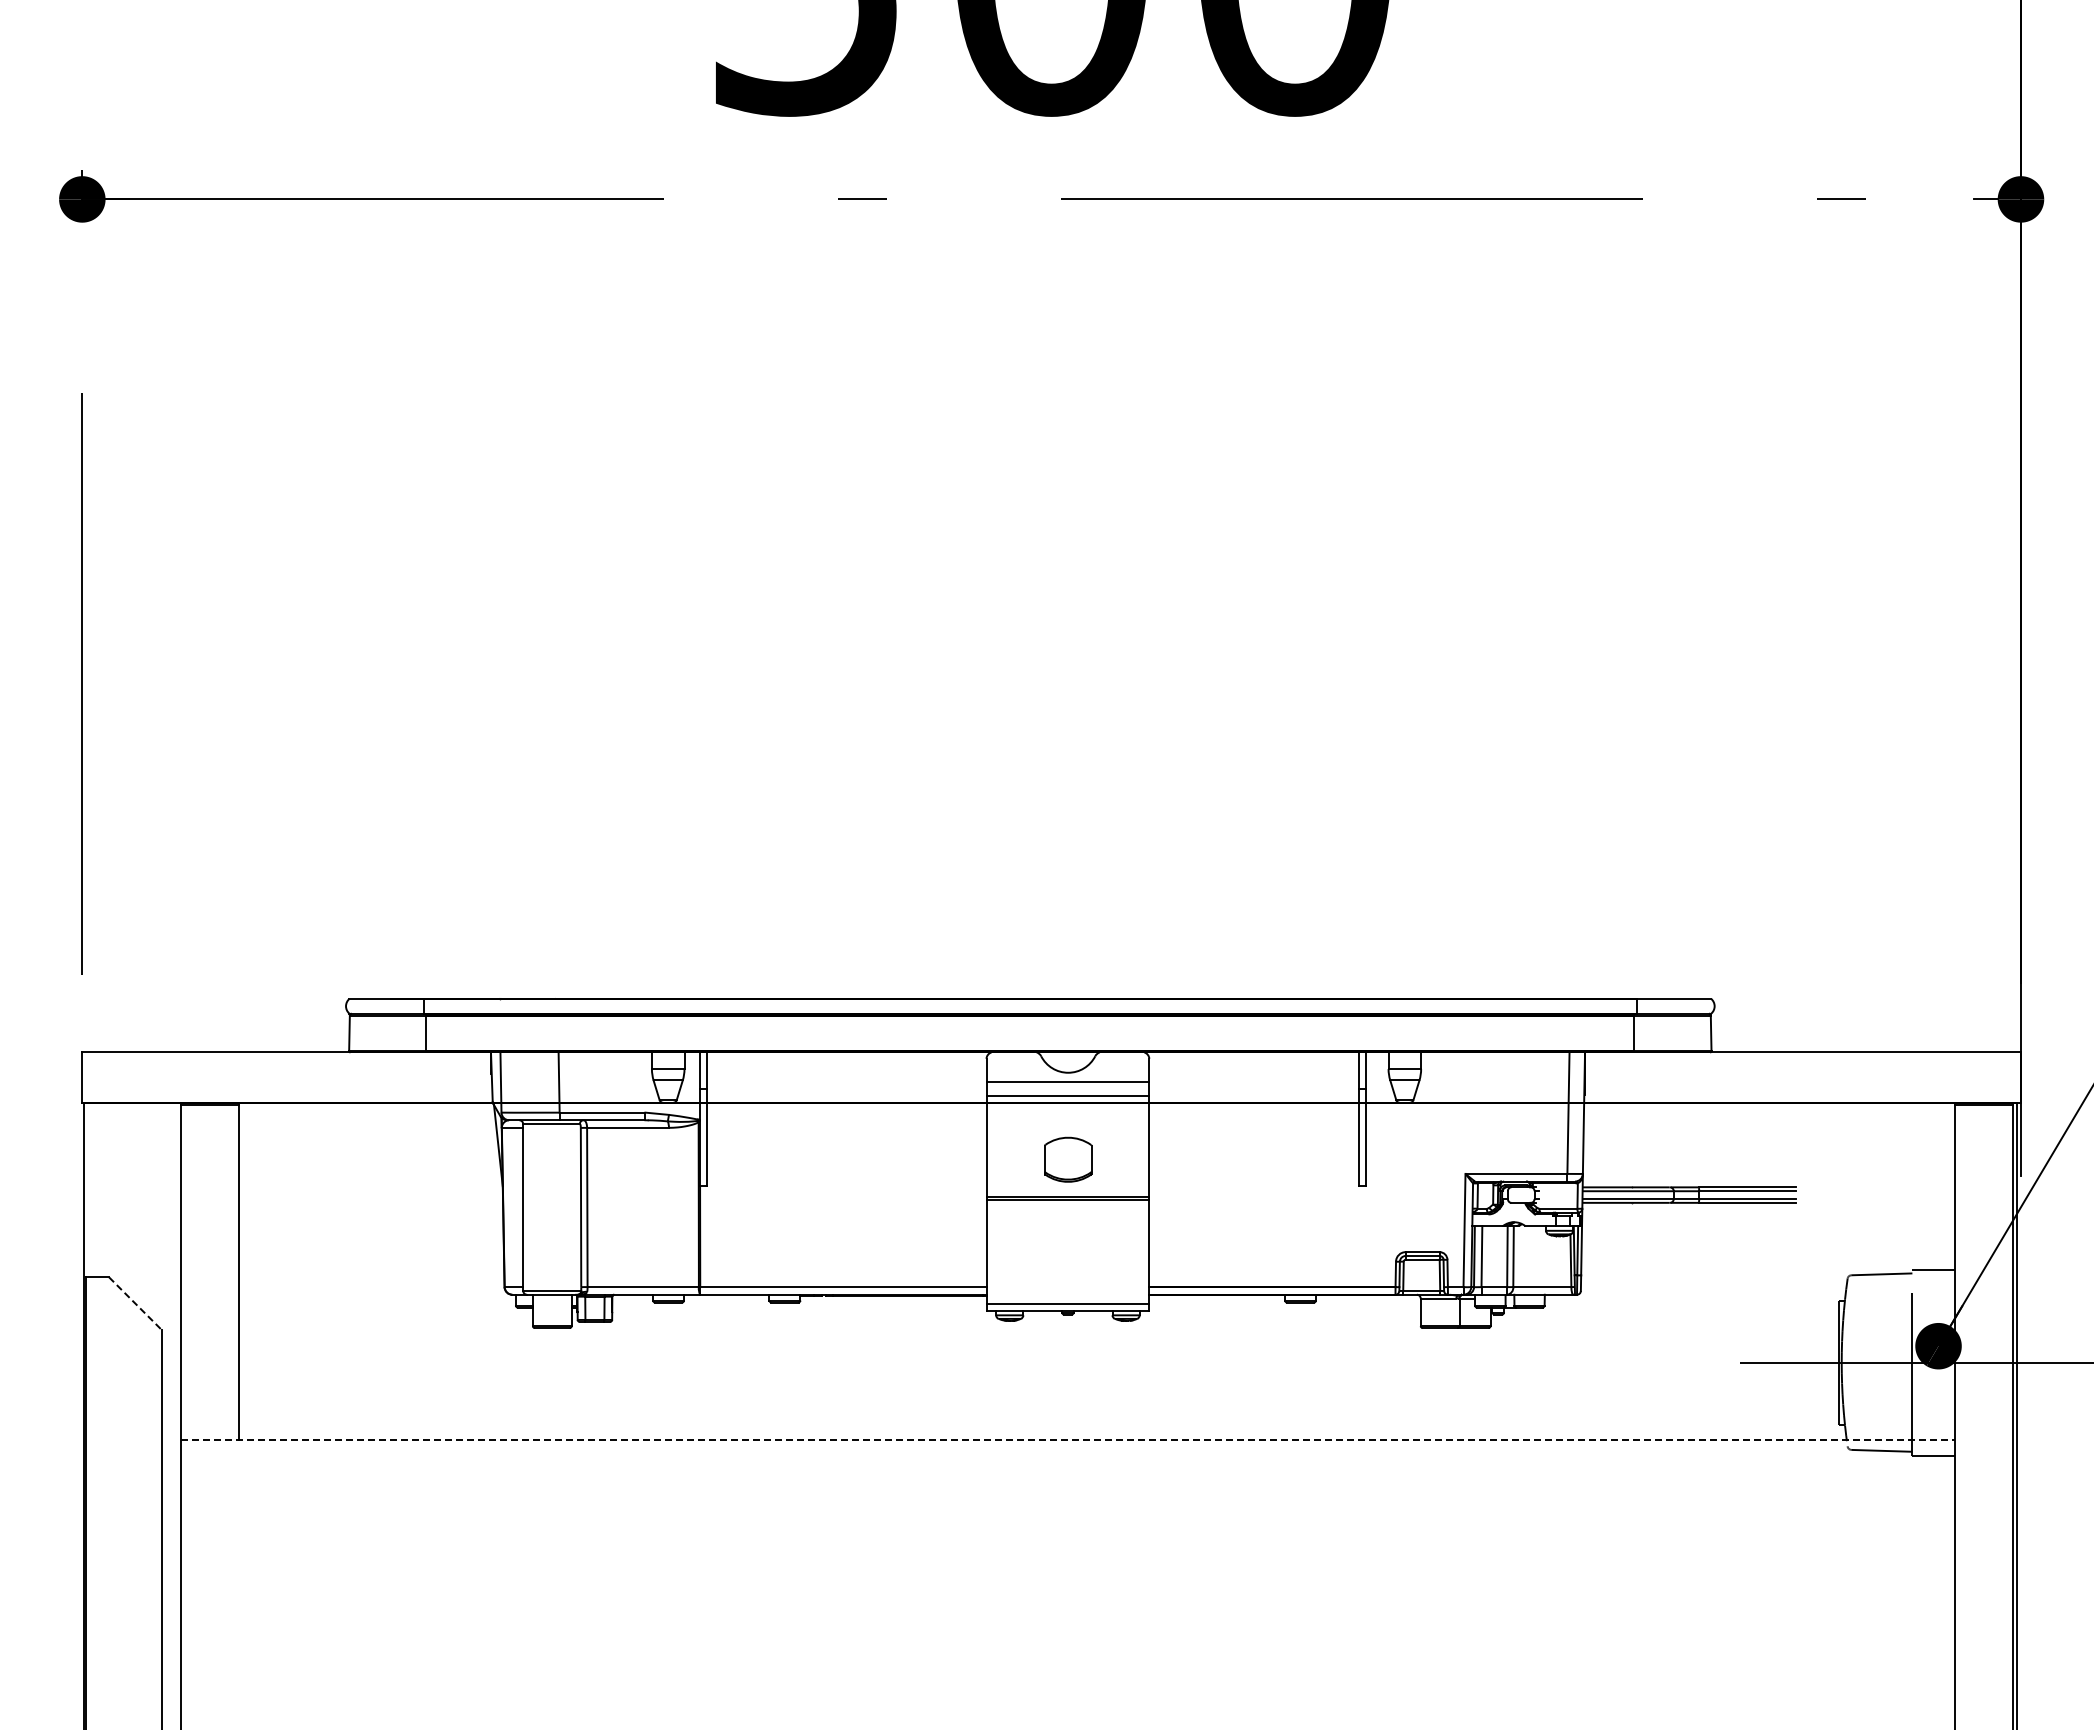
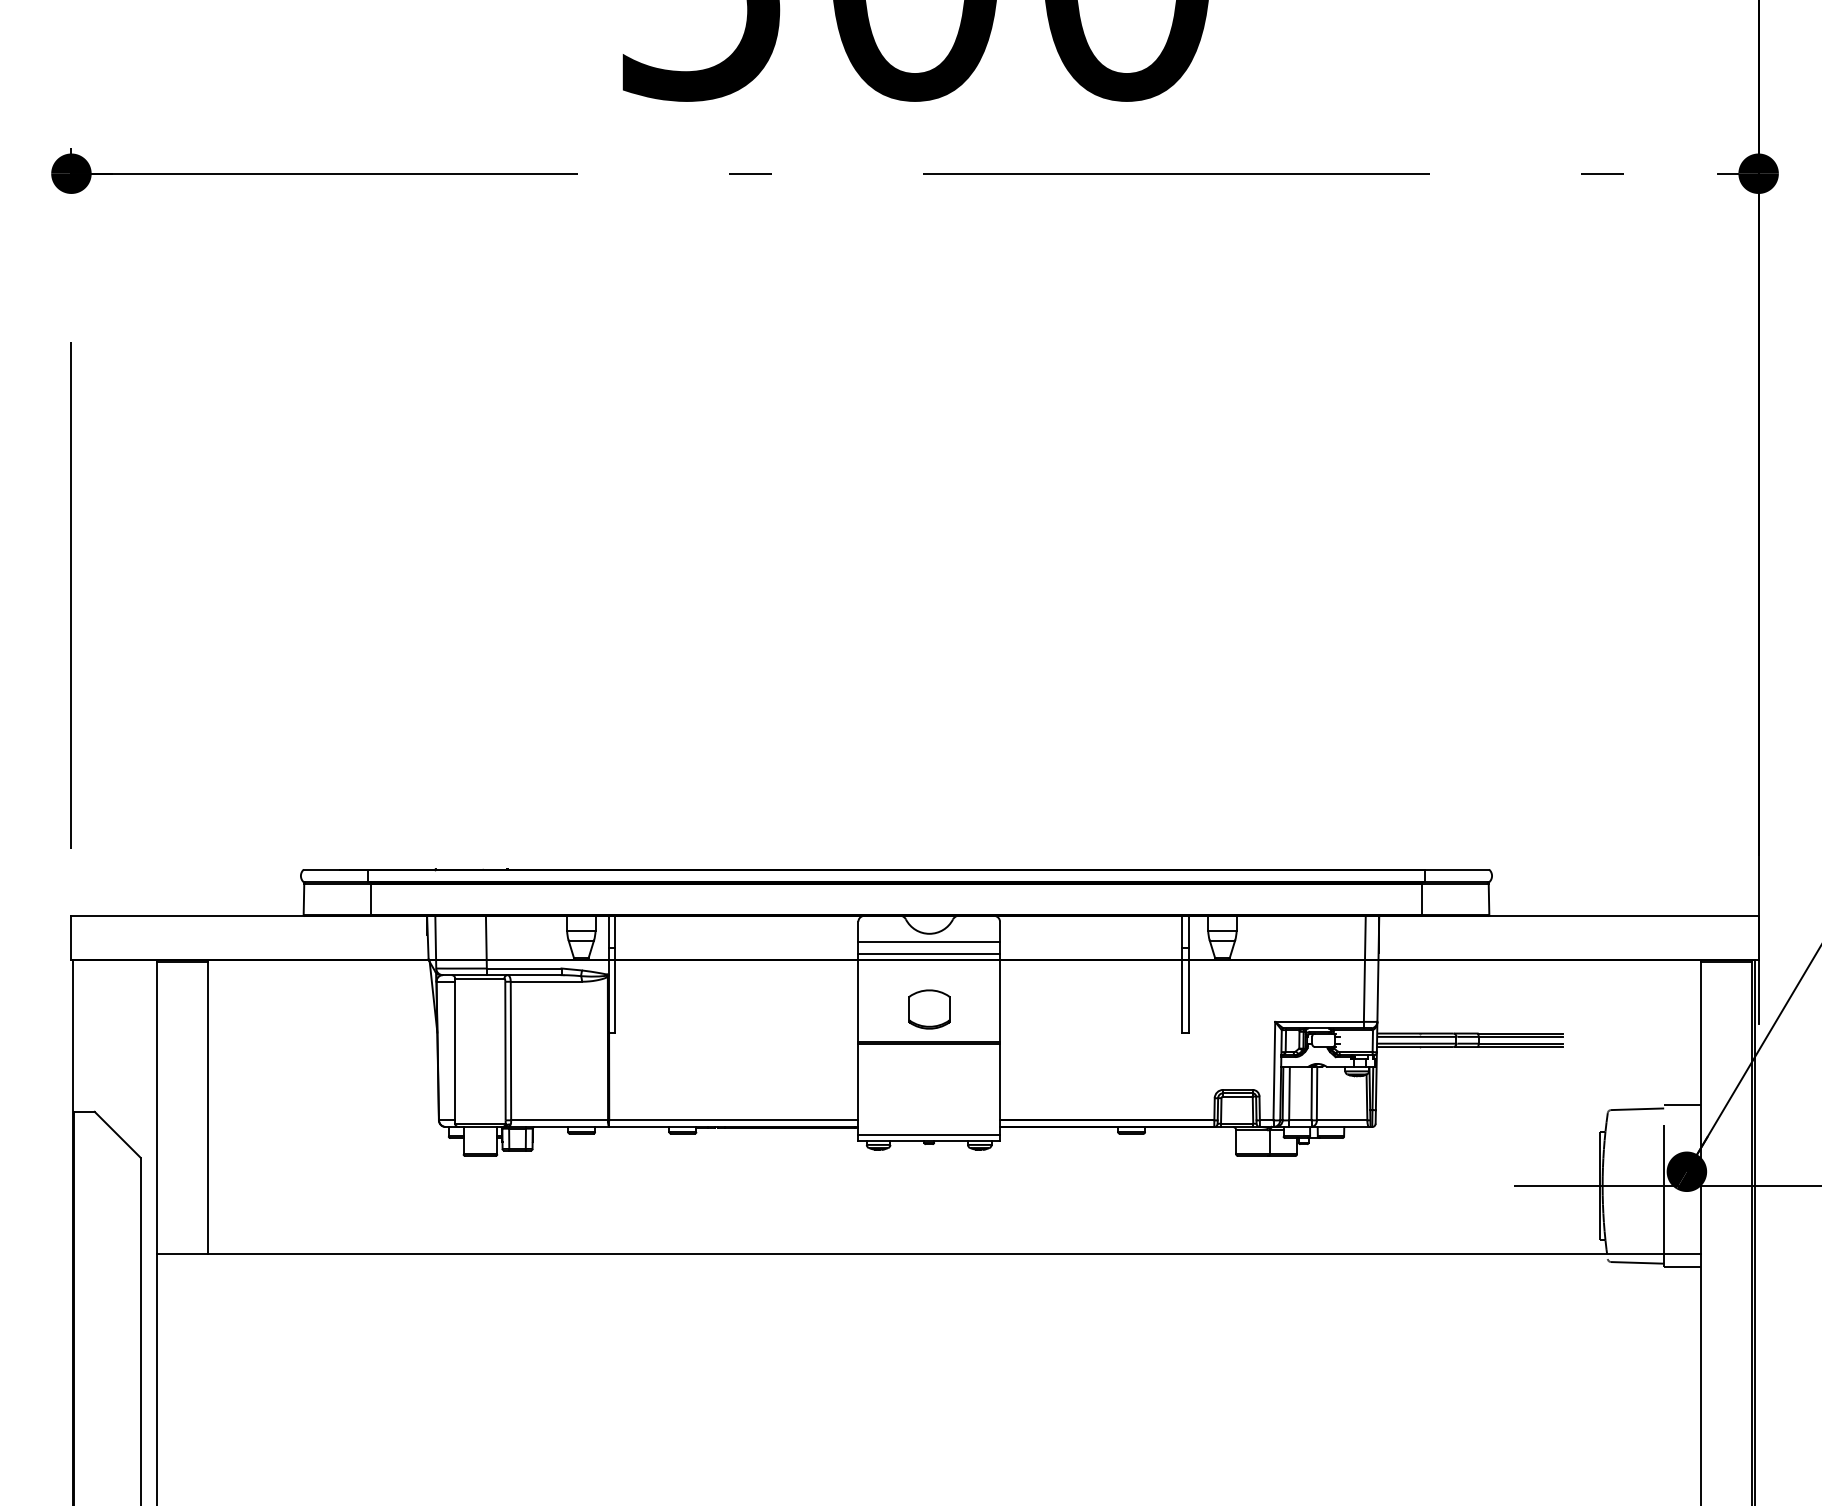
line: (135, 1304) -> (117, 1135), dashed -> solid
line: (1068, 1440) -> (929, 1253), dashed -> solid

